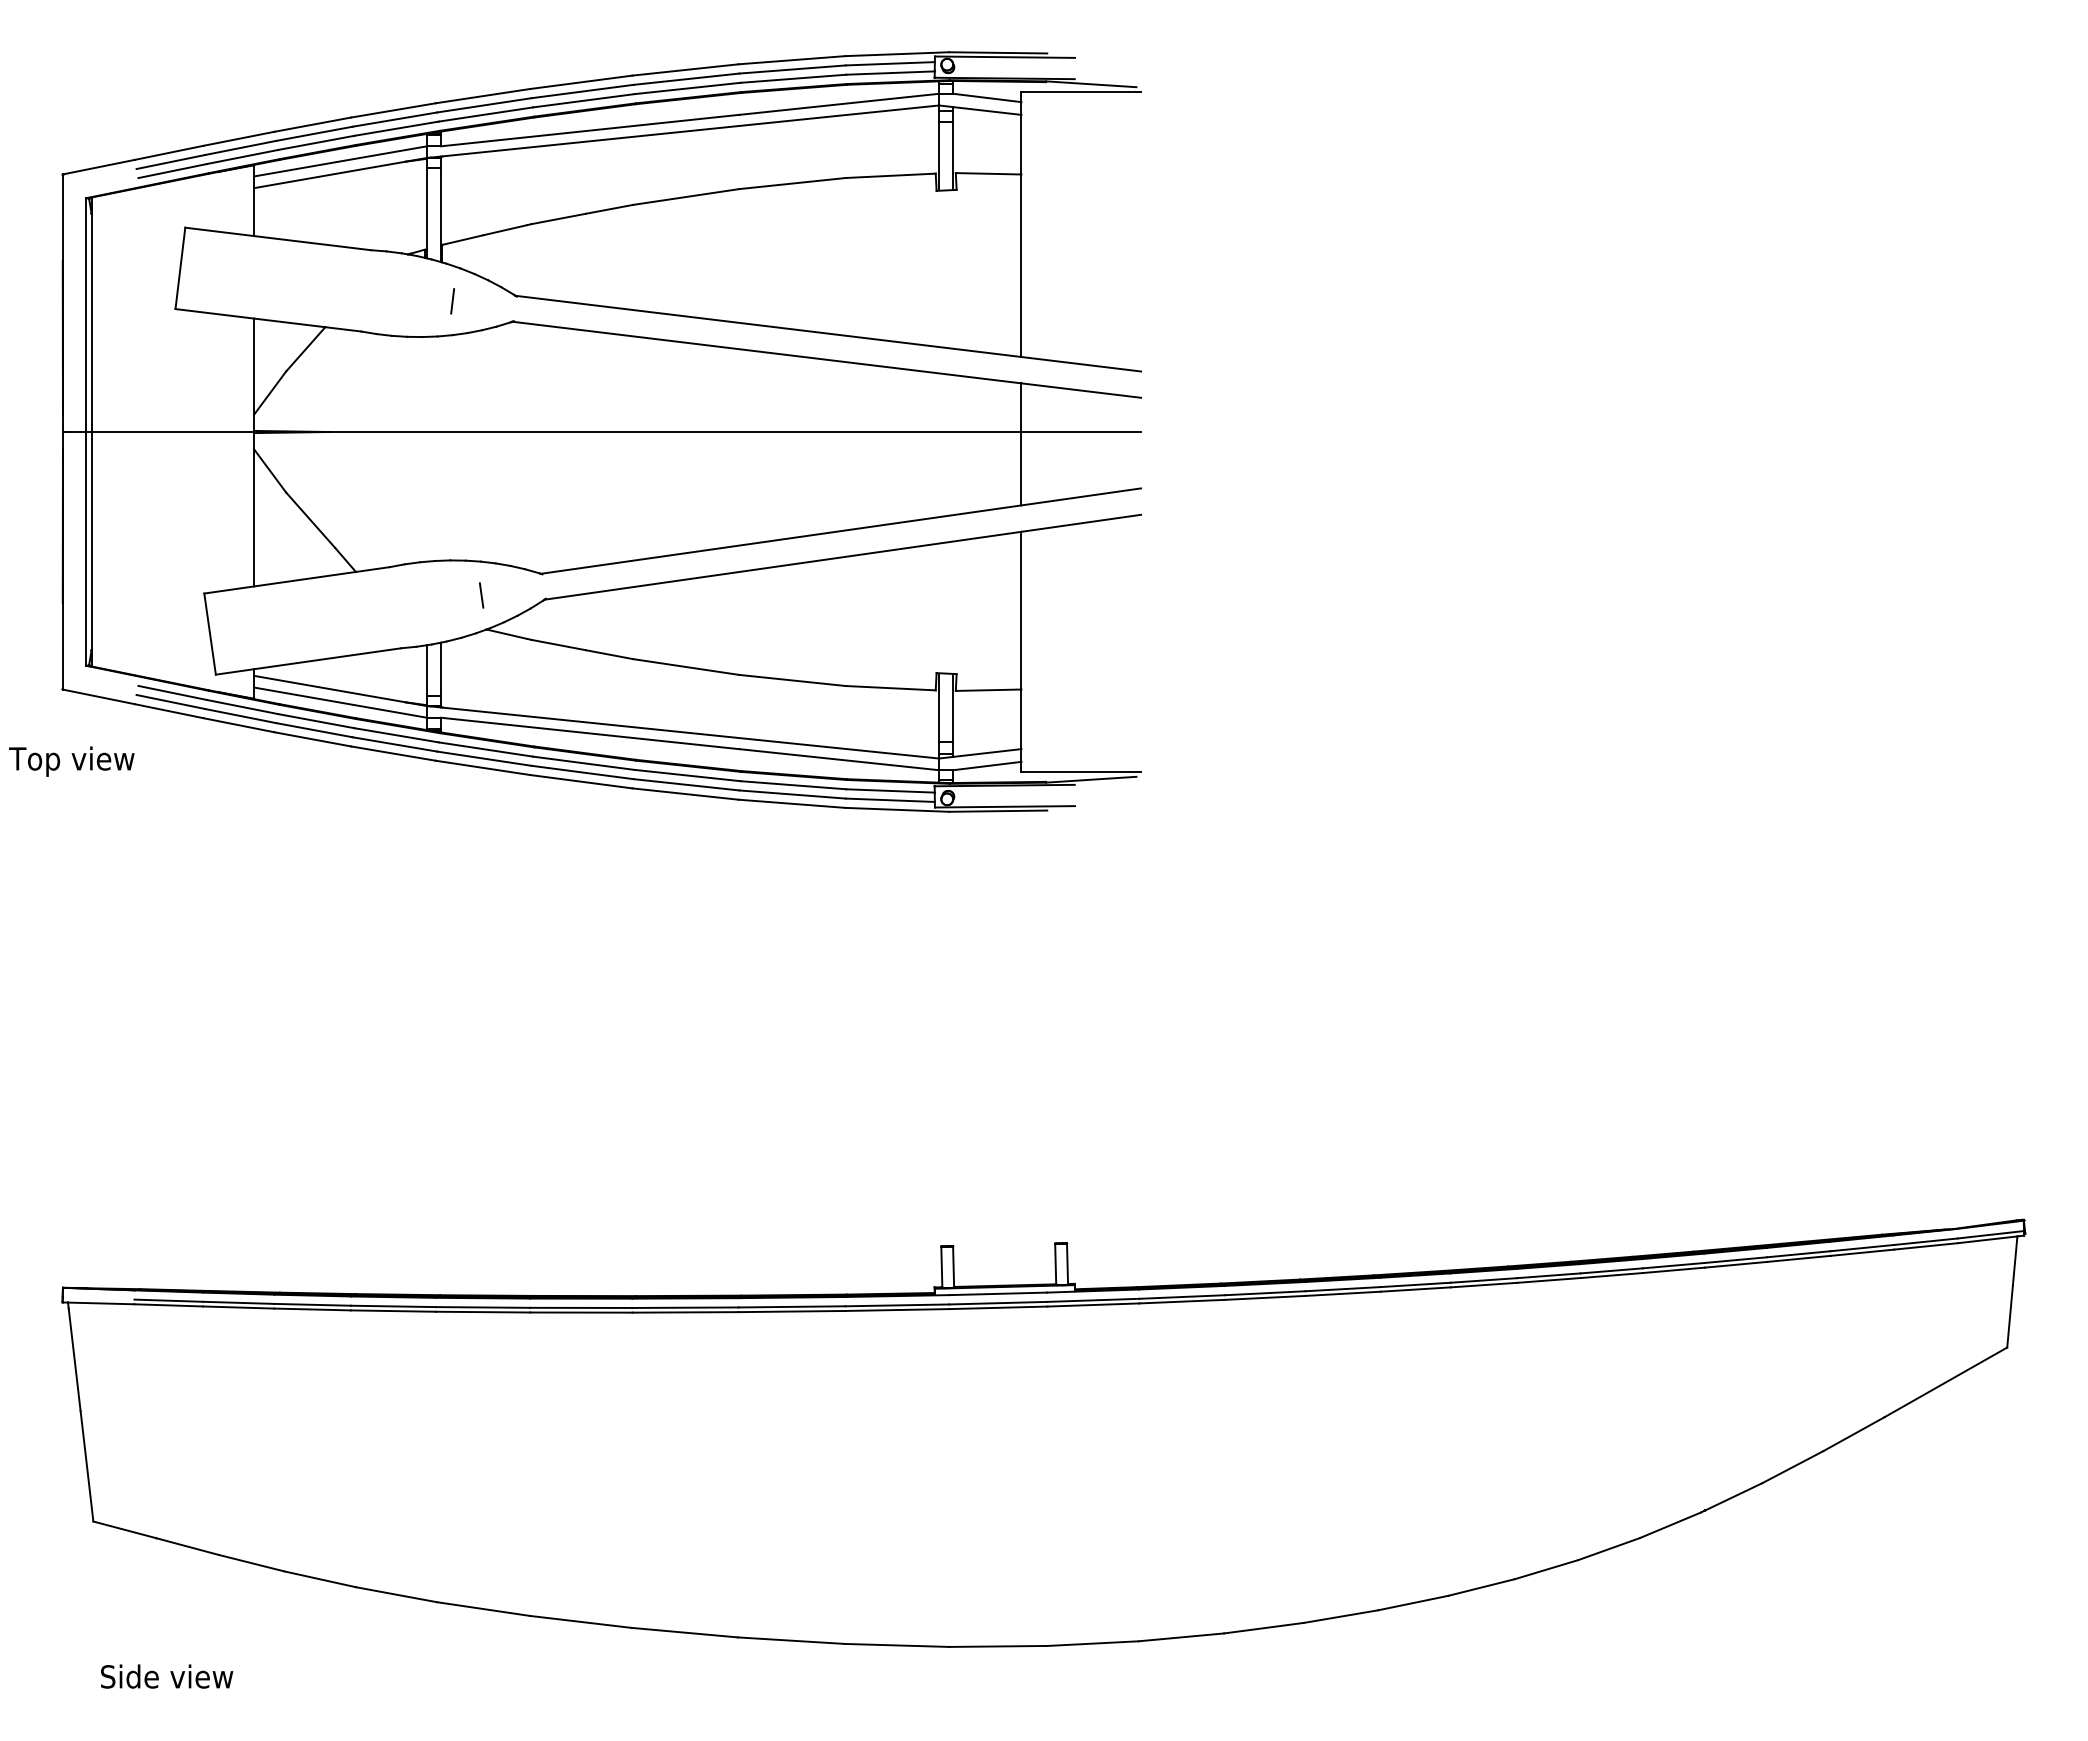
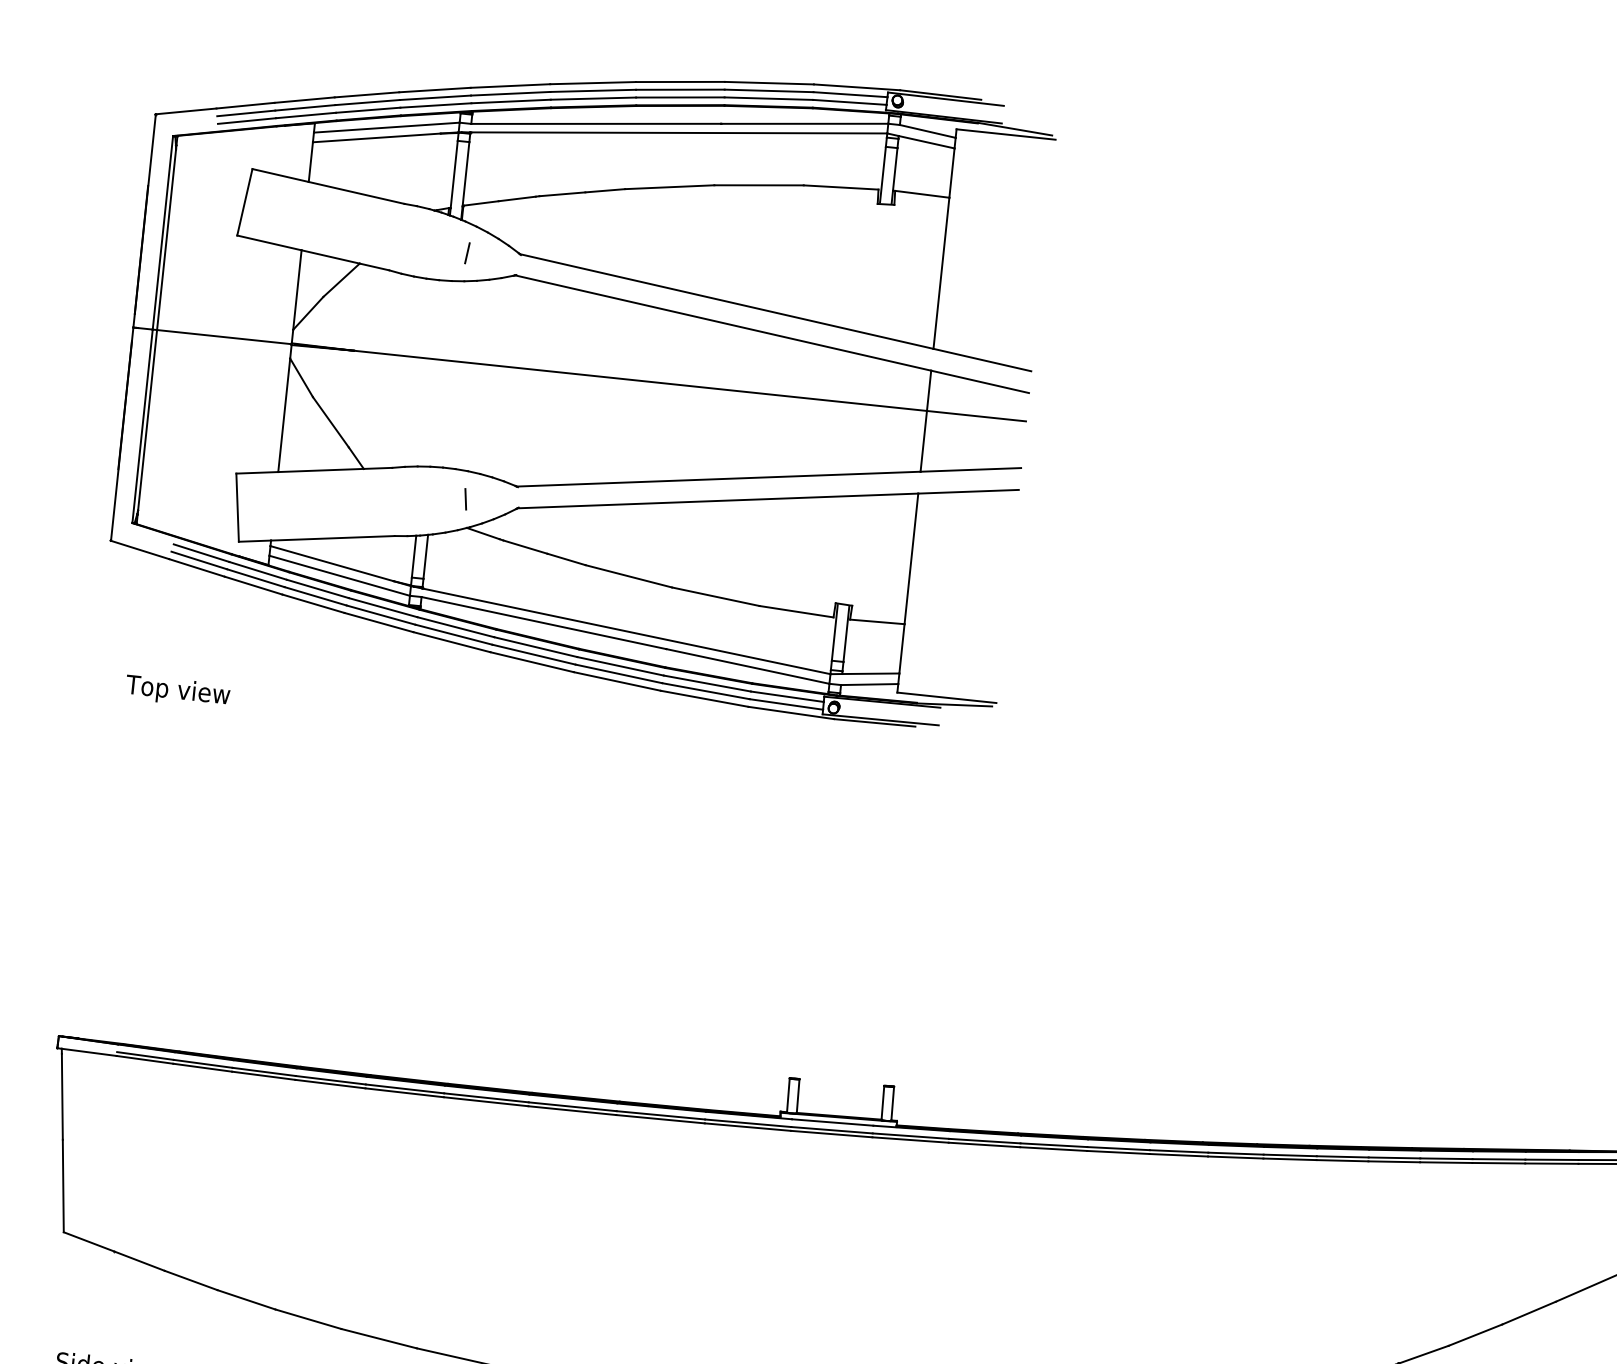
text: (71, 761) -> (177, 691), moved

